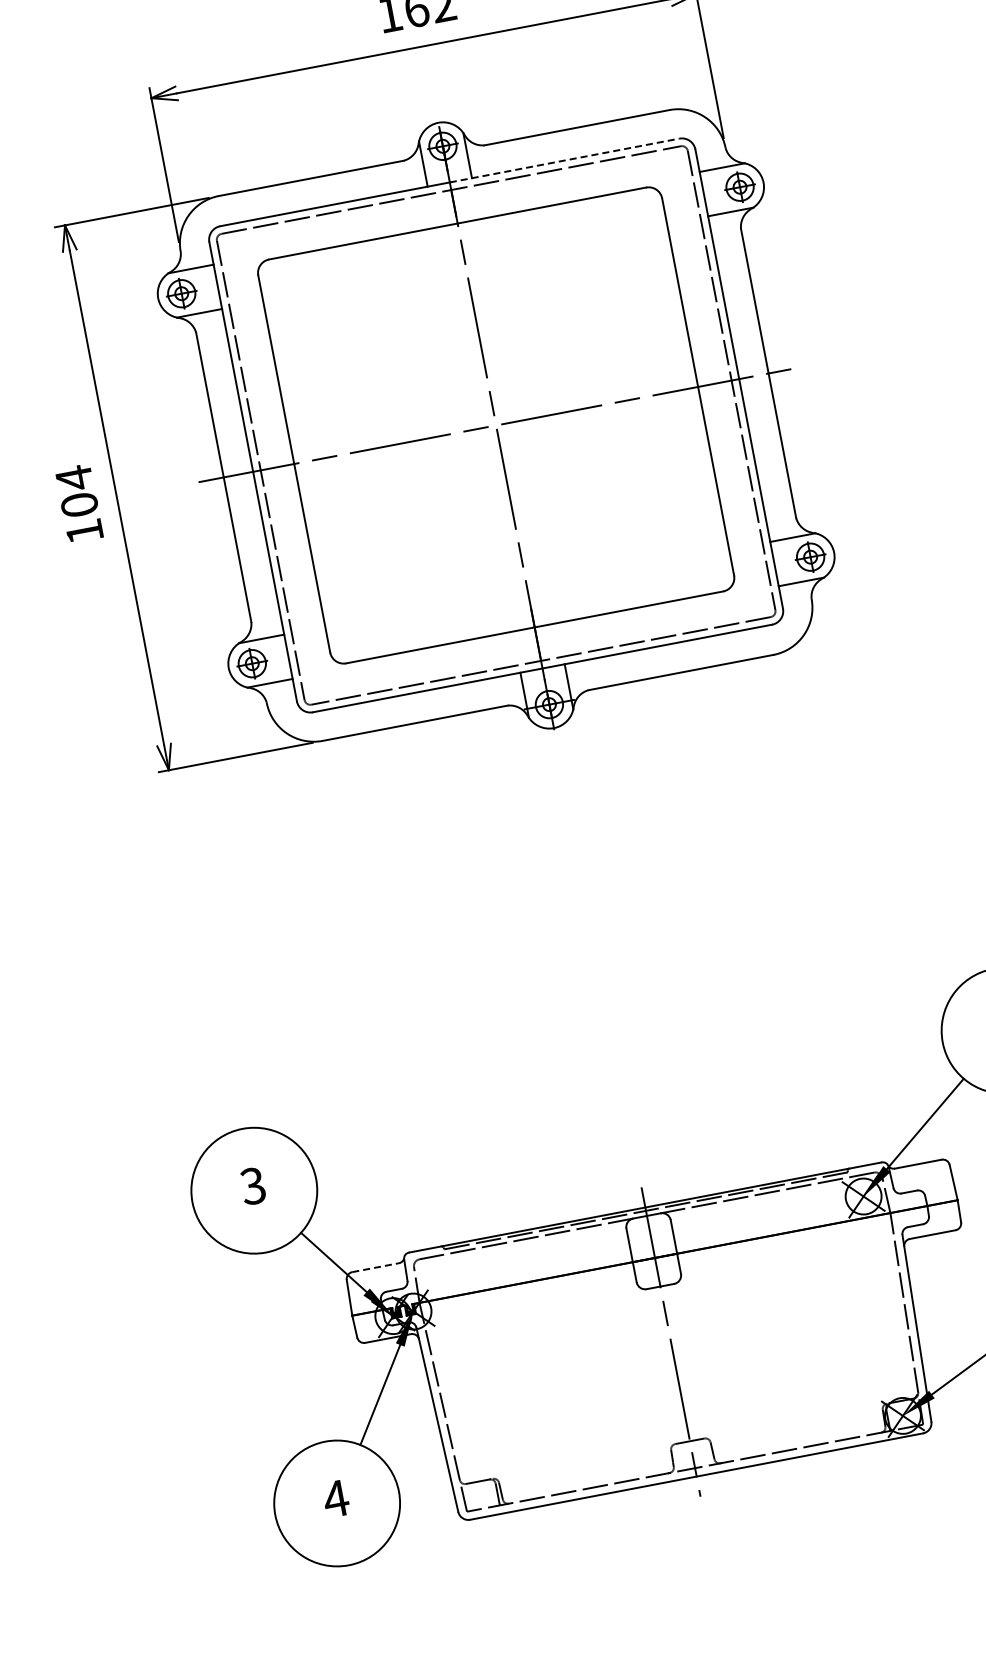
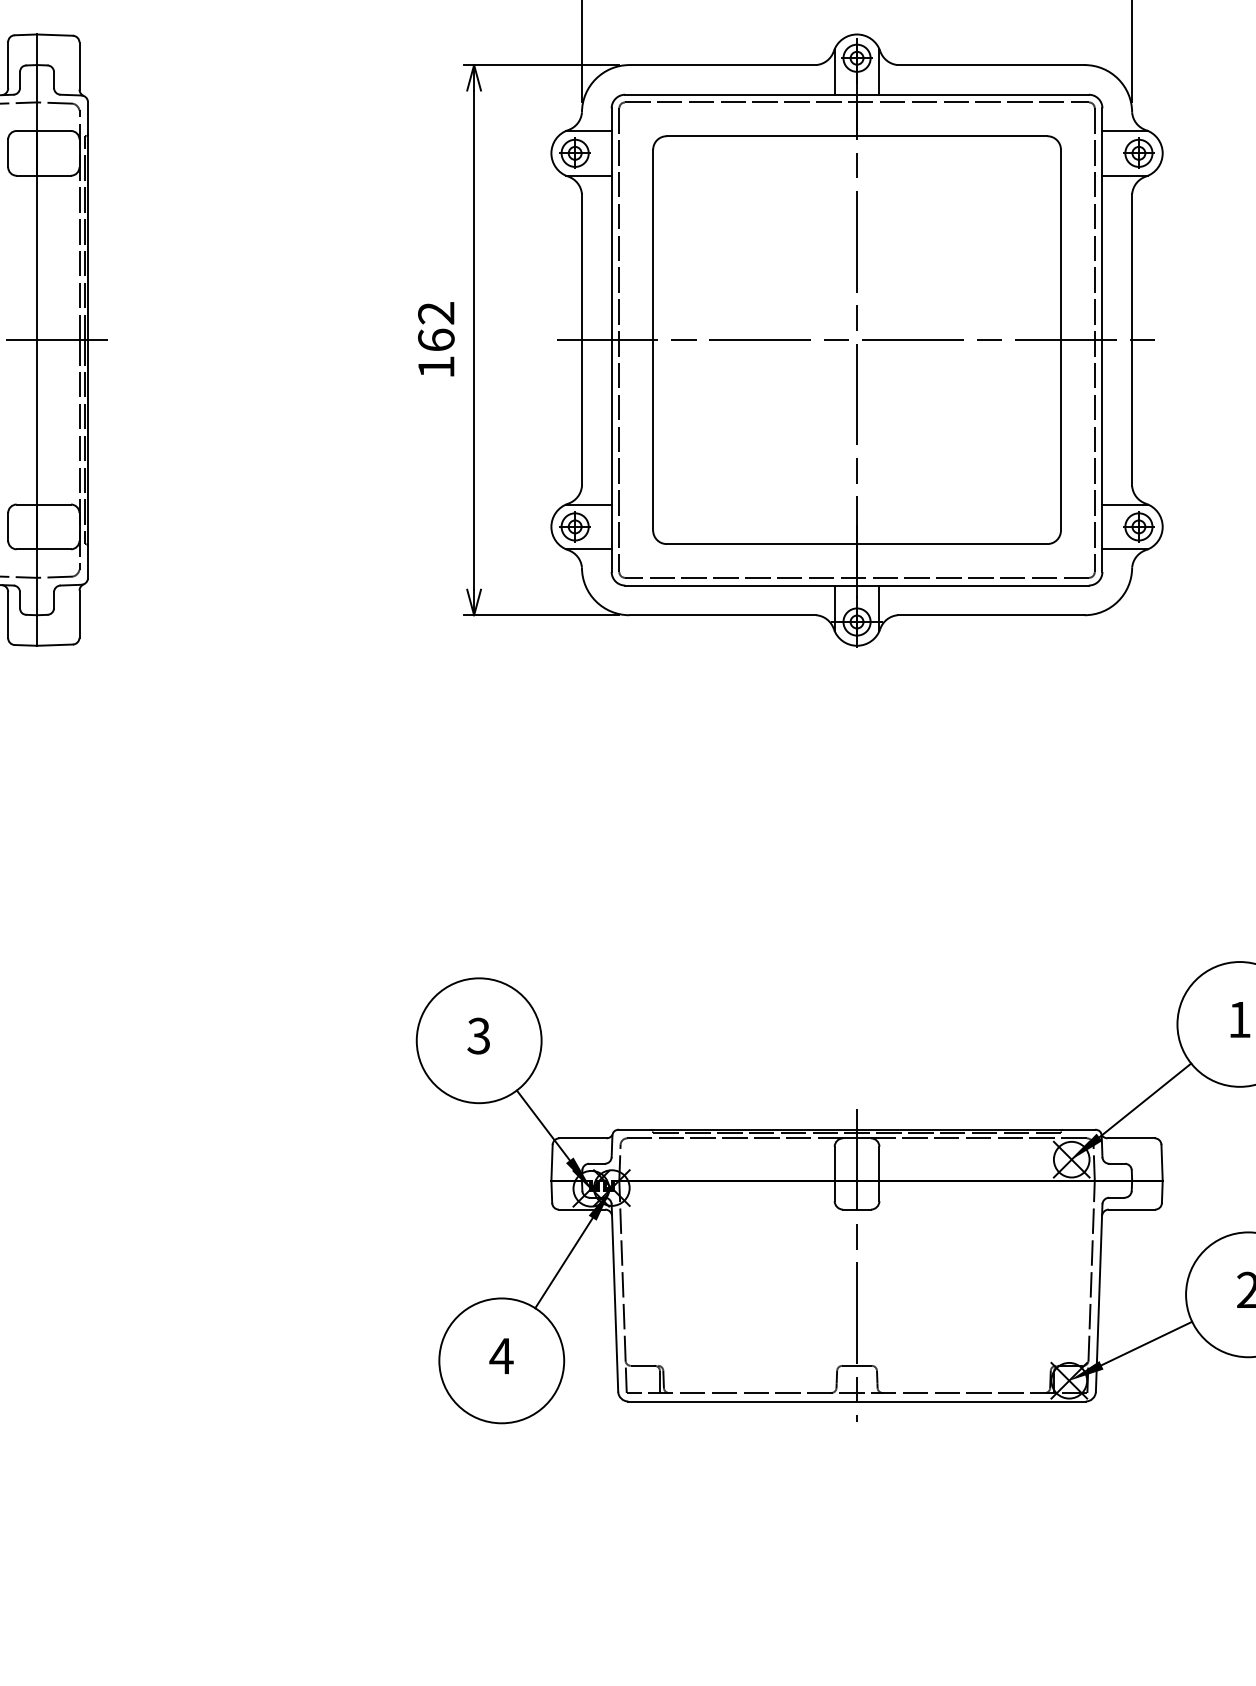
line: (564, 160) -> (972, 94), dashed -> solid
text: (77, 491) -> (436, 326), 104 -> 162
line: (376, 1267) -> (583, 1138), dashed -> solid

